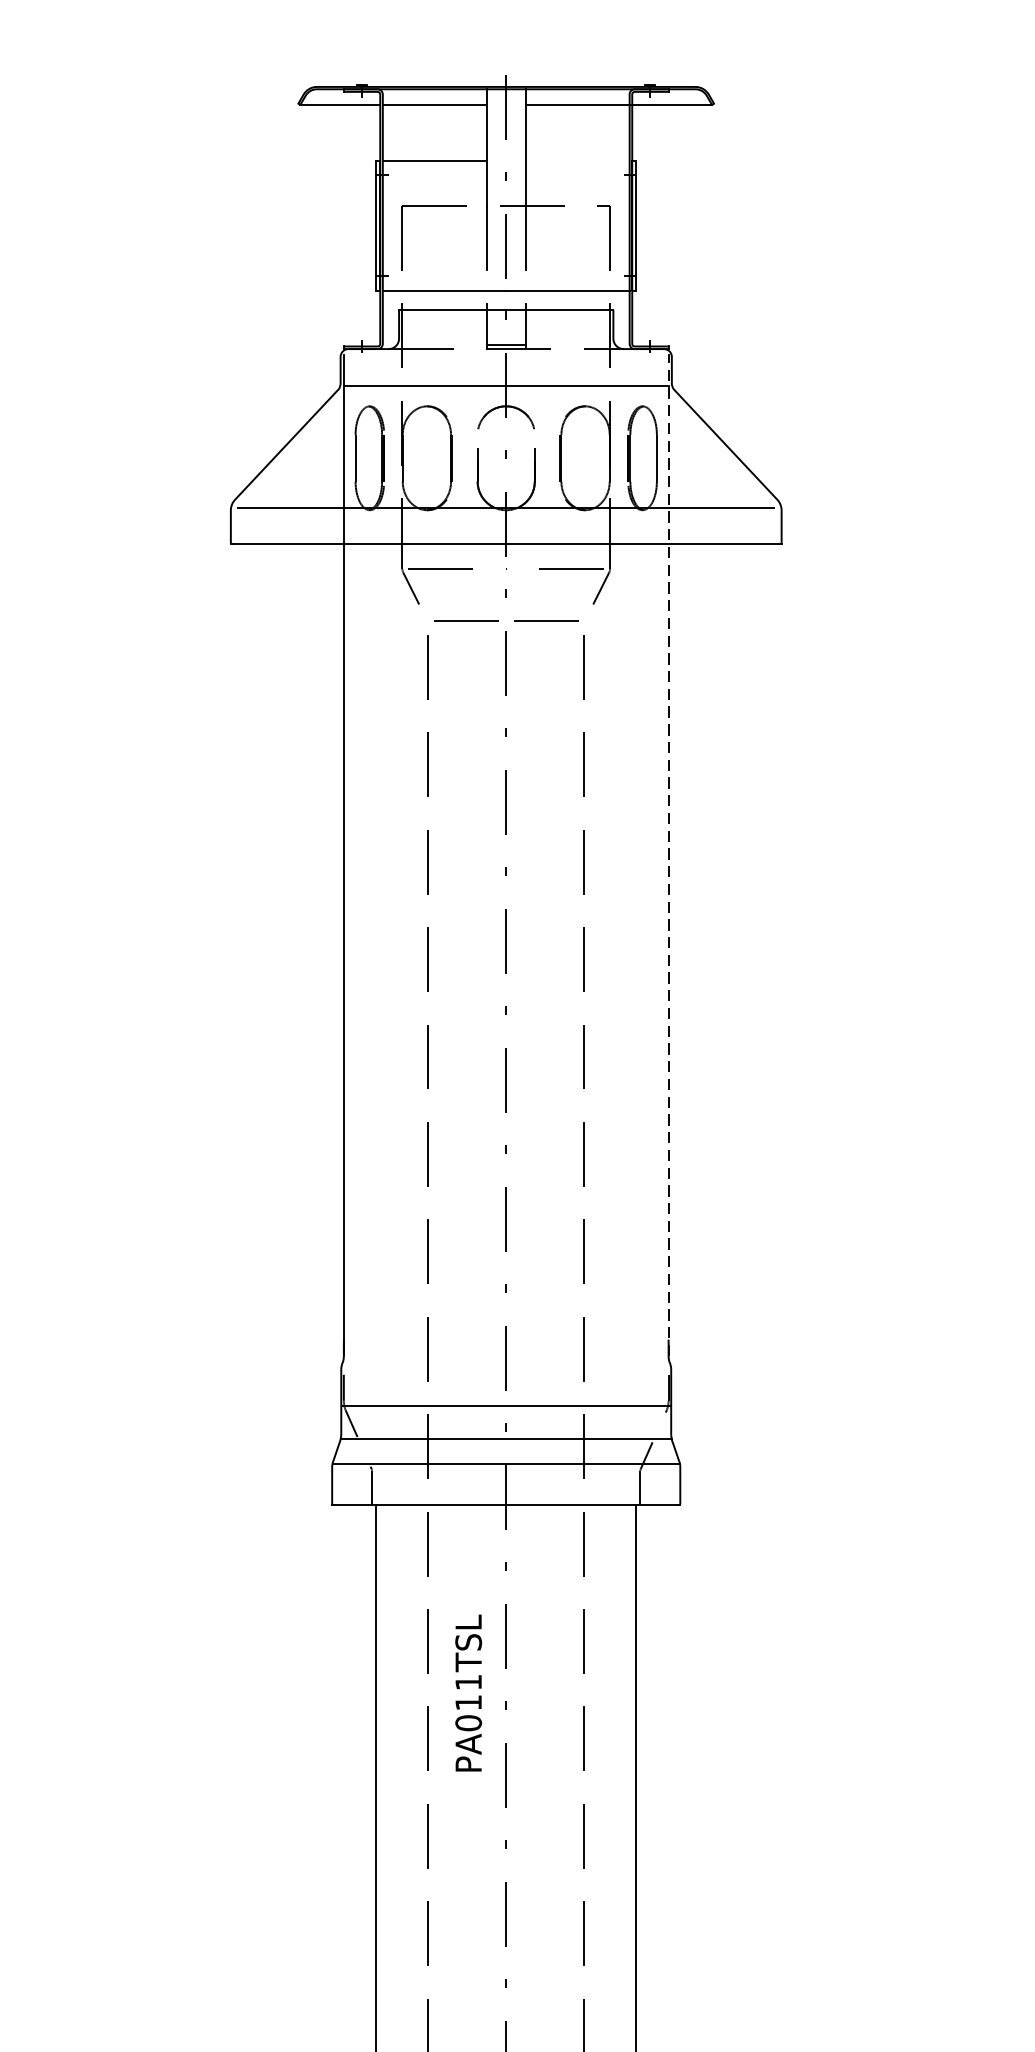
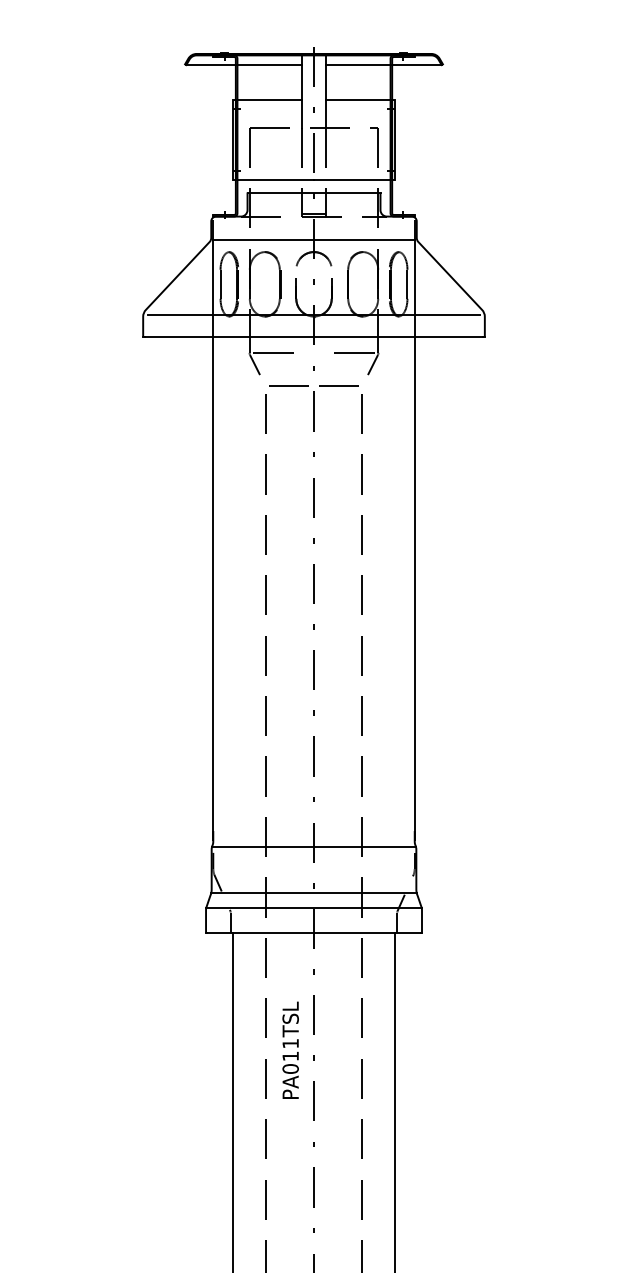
line: (577, 160) -> (358, 99), added
line: (668, 855) -> (414, 530), dashed -> solid
line: (505, 1406) -> (313, 847), moved

